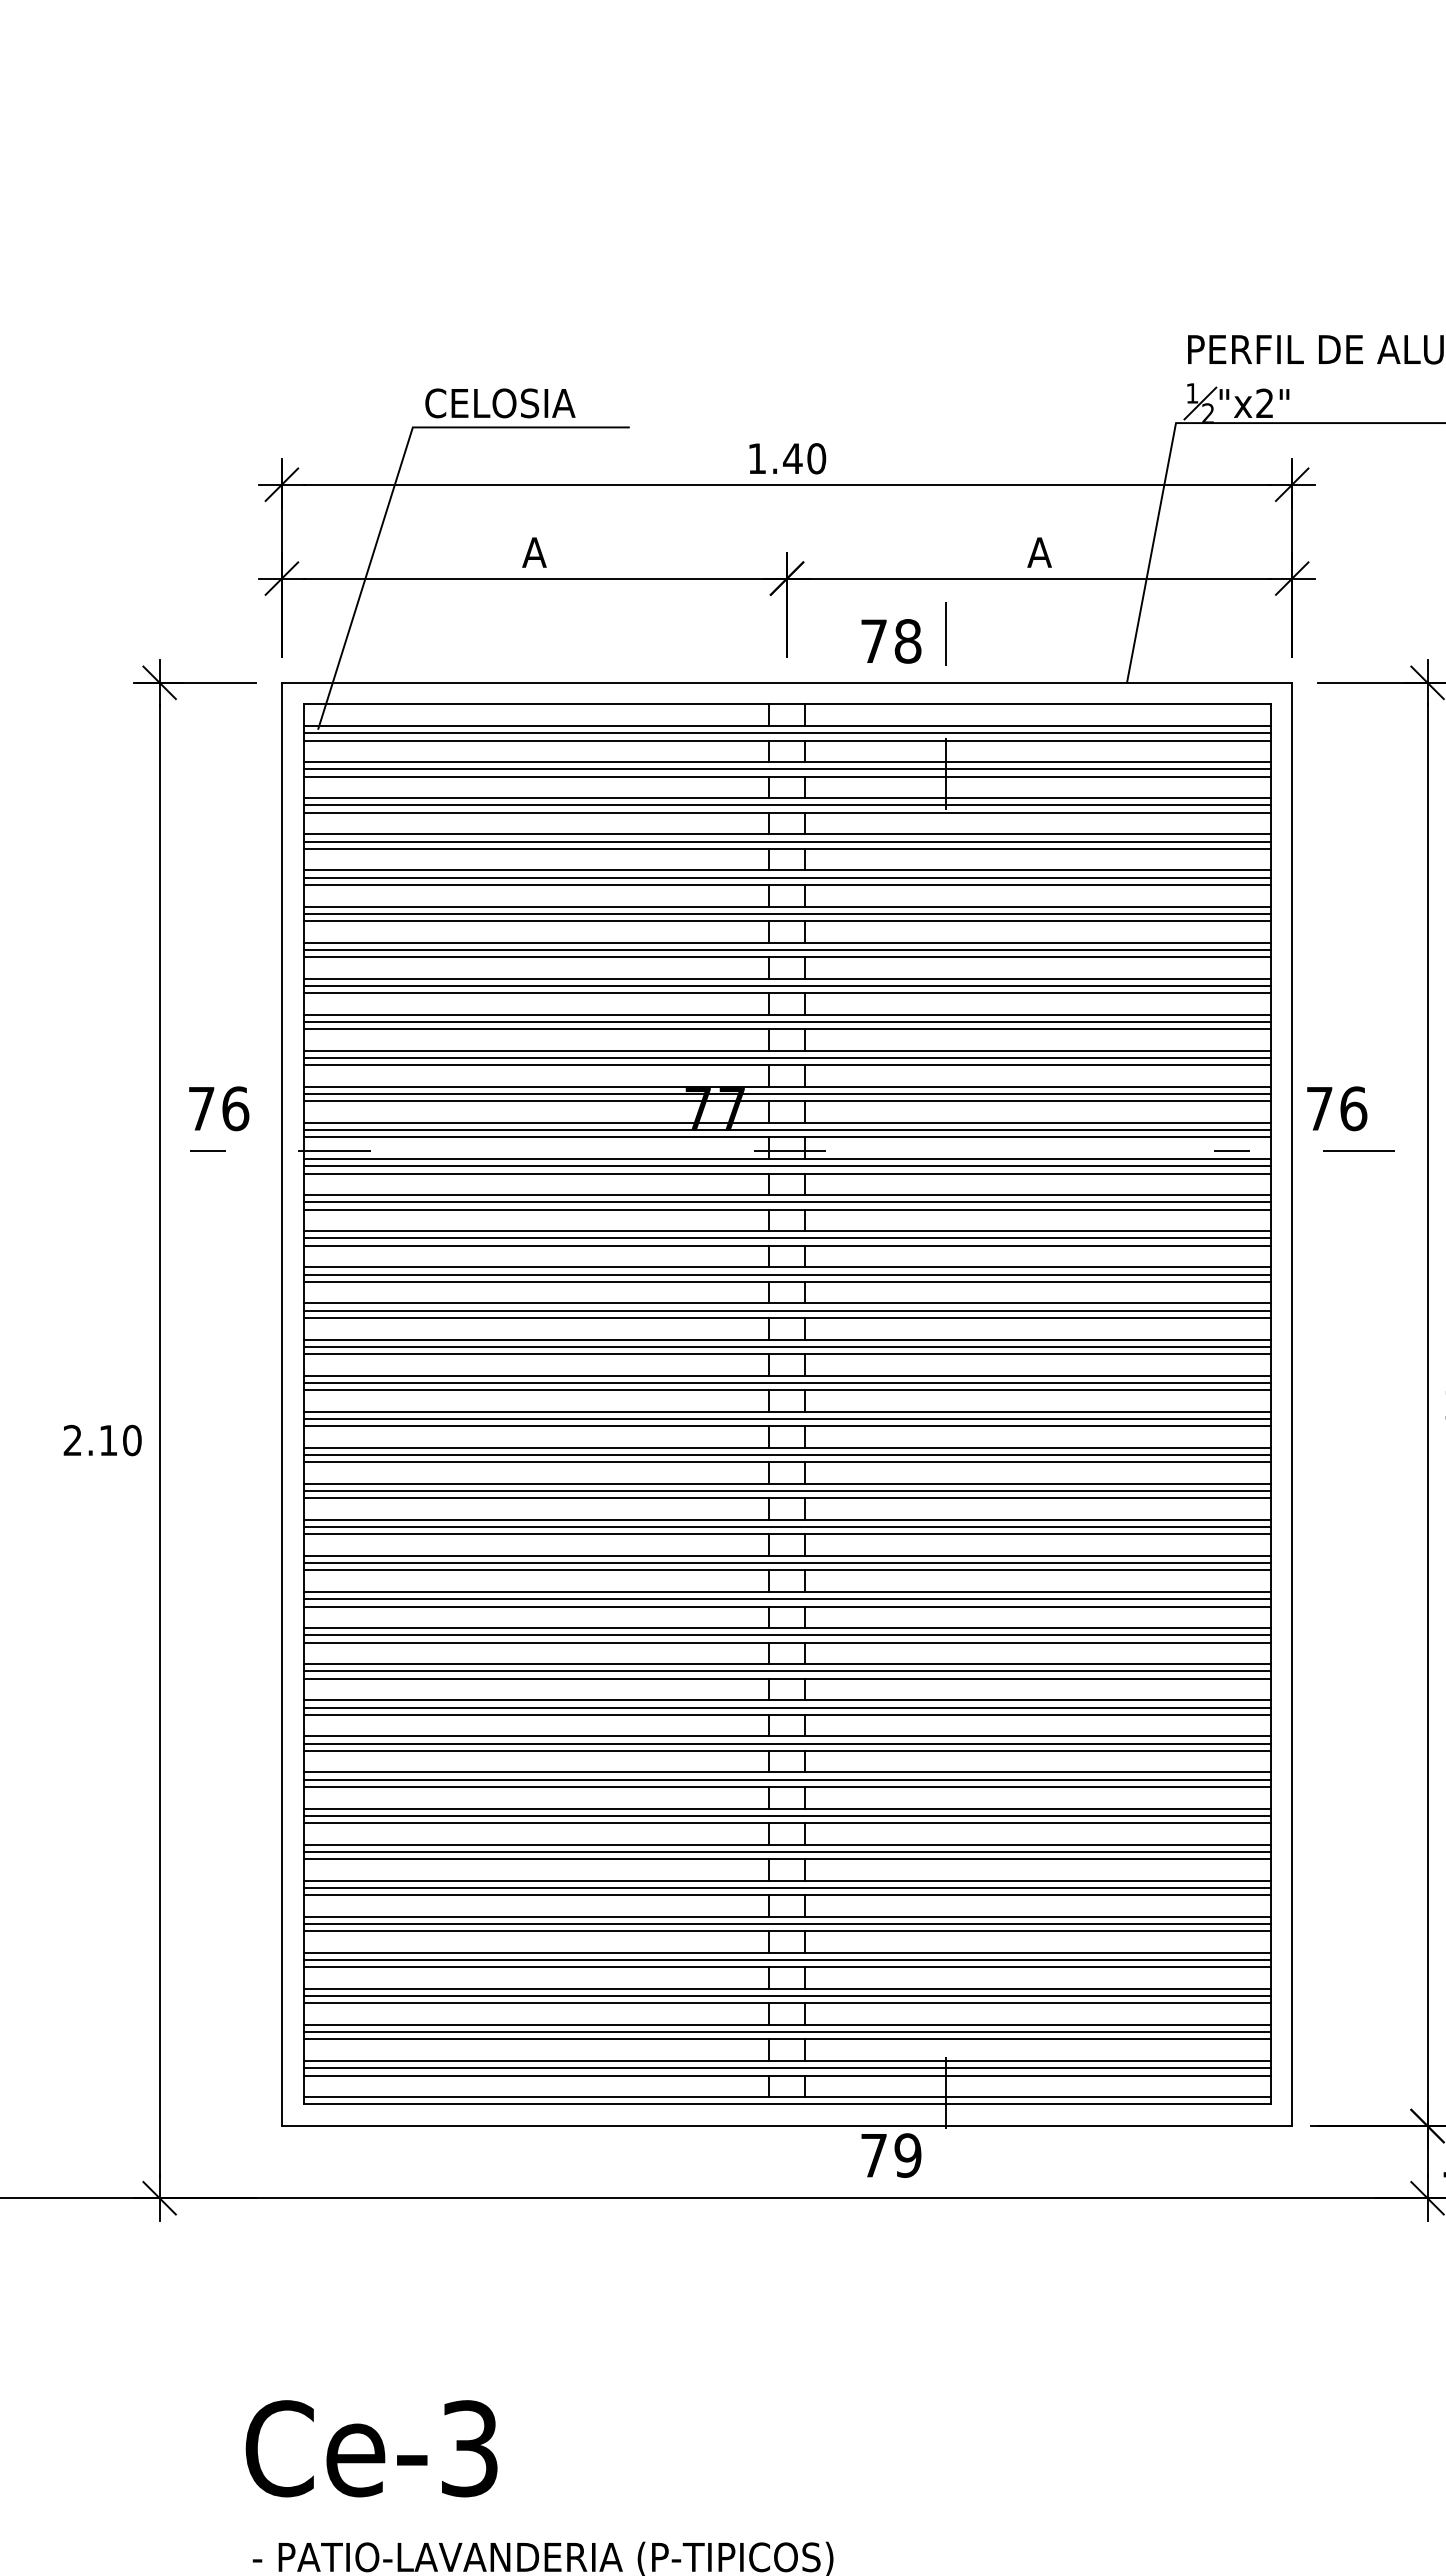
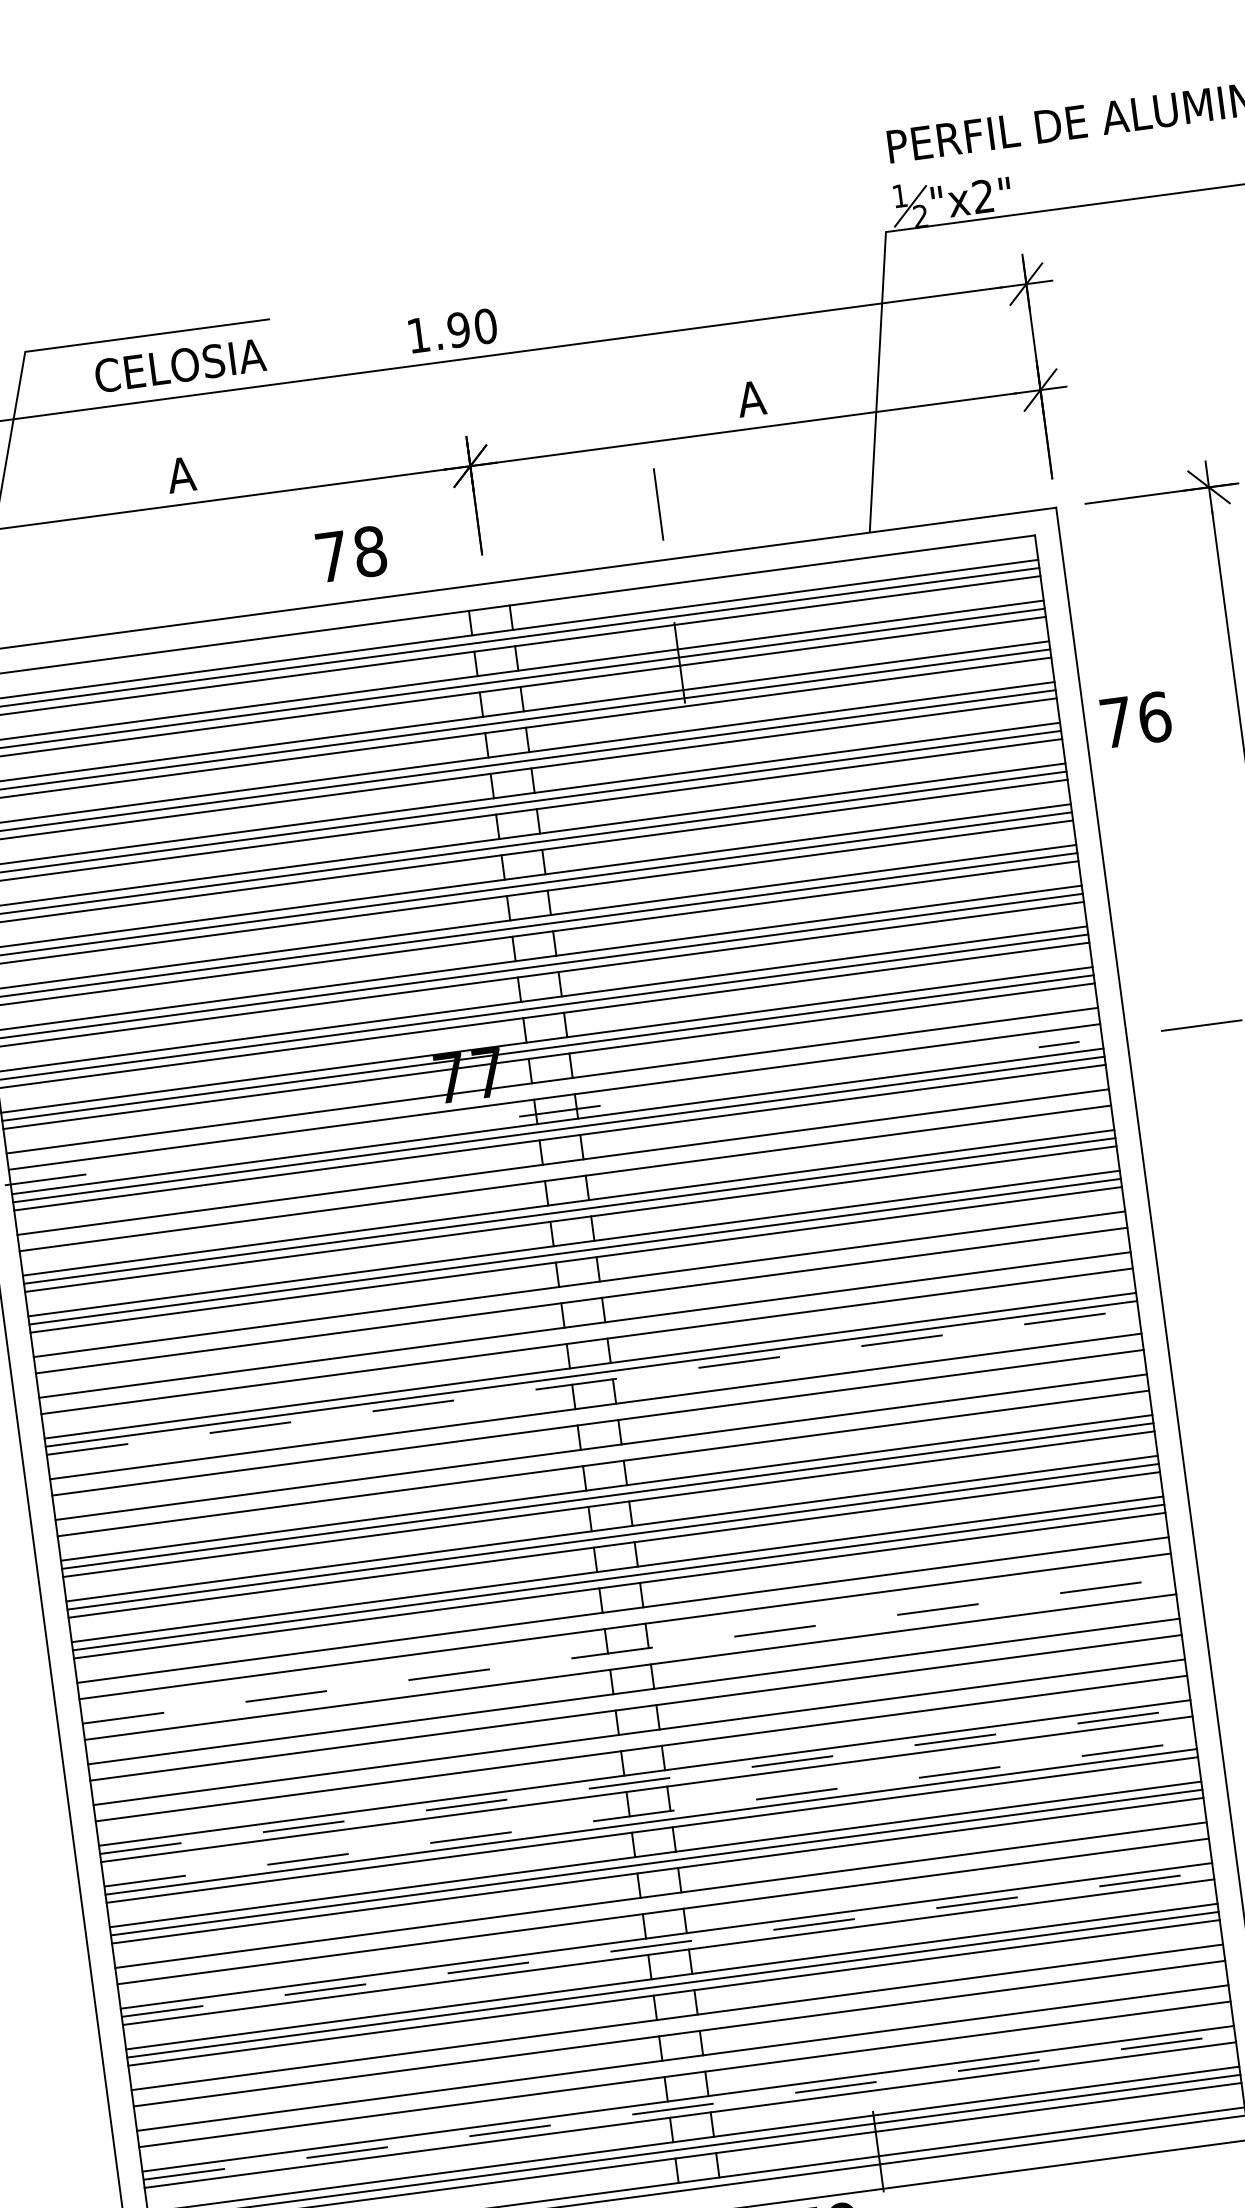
text: (500, 403) -> (180, 365), moved
text: (792, 458) -> (458, 329), 1.40 -> 1.90
text: (891, 641) -> (351, 554), moved
text: (1337, 1108) -> (1136, 719), moved
line: (786, 1130) -> (552, 1089), removed
line: (786, 1202) -> (563, 1170), removed
line: (786, 1310) -> (579, 1292), removed
line: (786, 1346) -> (585, 1332), removed
line: (787, 1390) -> (593, 1382), solid -> dashed
line: (786, 1418) -> (596, 1414), removed
line: (786, 1454) -> (601, 1454), removed
line: (786, 1599) -> (623, 1618), removed
line: (787, 1628) -> (628, 1651), solid -> dashed
line: (786, 1635) -> (628, 1659), removed
line: (786, 1671) -> (634, 1699), removed
line: (786, 1707) -> (639, 1740), removed
line: (787, 1743) -> (646, 1780), solid -> dashed
line: (787, 1772) -> (650, 1813), solid -> dashed
line: (786, 1851) -> (661, 1902), removed
line: (787, 1887) -> (667, 1943), solid -> dashed
line: (786, 1960) -> (677, 2026), removed
line: (786, 1996) -> (683, 2066), removed
line: (787, 2032) -> (689, 2107), solid -> dashed

